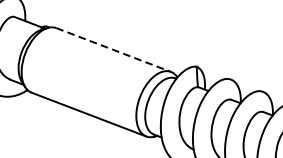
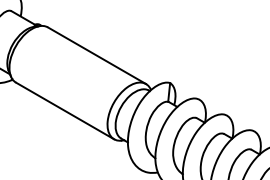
line: (113, 49) -> (96, 55), dashed -> solid

